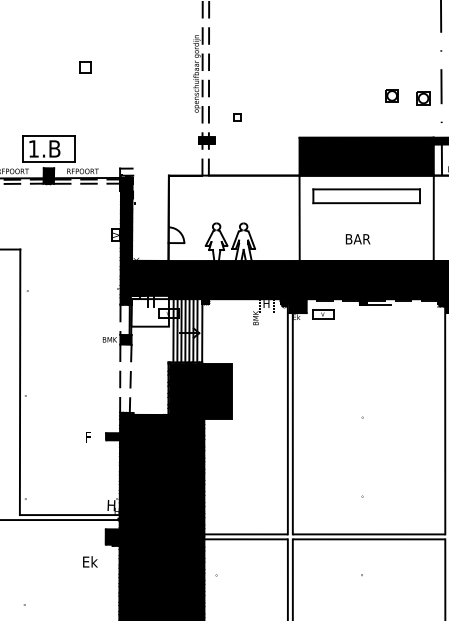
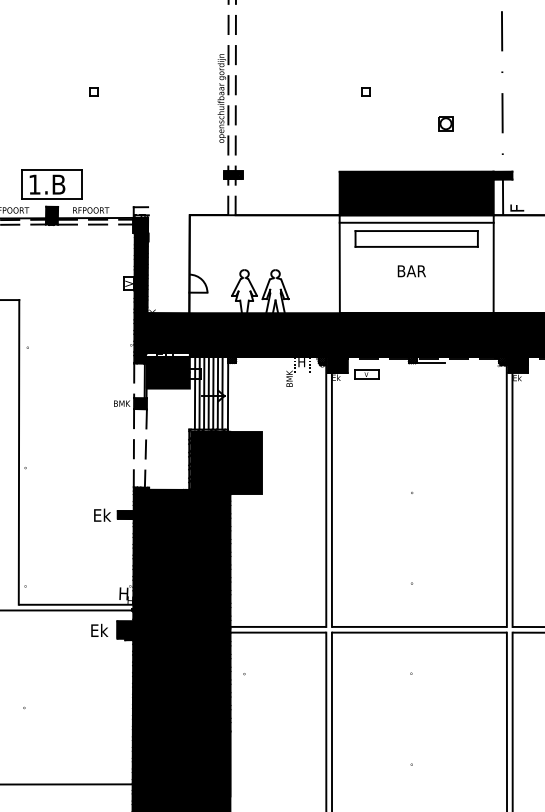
part: (85, 67) -> (93, 91), size x0.62
part: (423, 98) -> (481, 126), removed
part: (236, 117) -> (365, 91), moved
line: (366, 181) -> (416, 222), added
text: (357, 239) -> (411, 271), moved
fill: (149, 312) -> (167, 372), added
text: (92, 436) -> (102, 514), F -> Ek
text: (90, 561) -> (99, 629), moved

